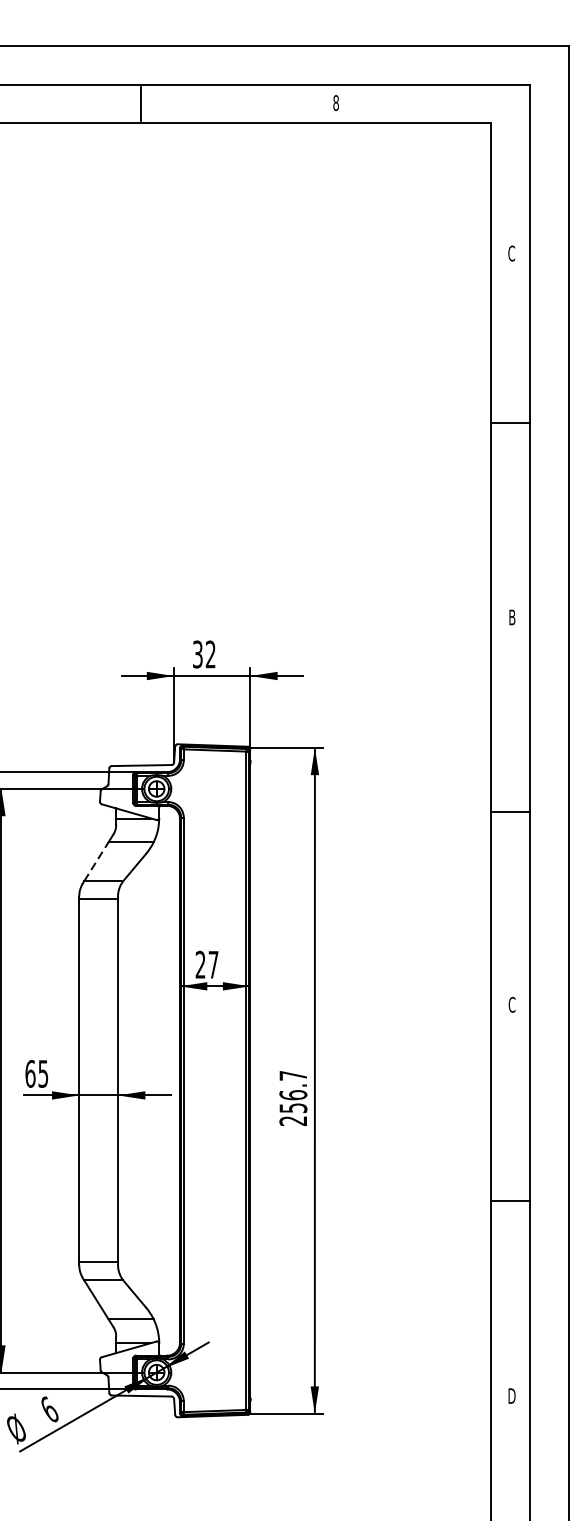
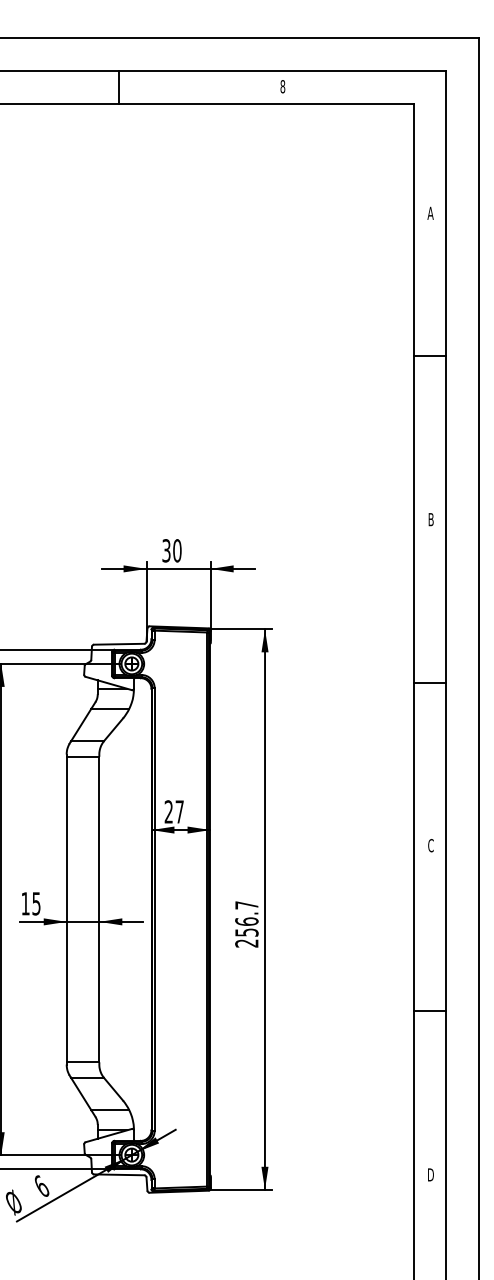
text: (511, 253) -> (430, 213), C -> A
text: (210, 654) -> (177, 550), 32 -> 30
line: (96, 860) -> (81, 724), dashed -> solid
text: (30, 1073) -> (25, 903), 65 -> 15

